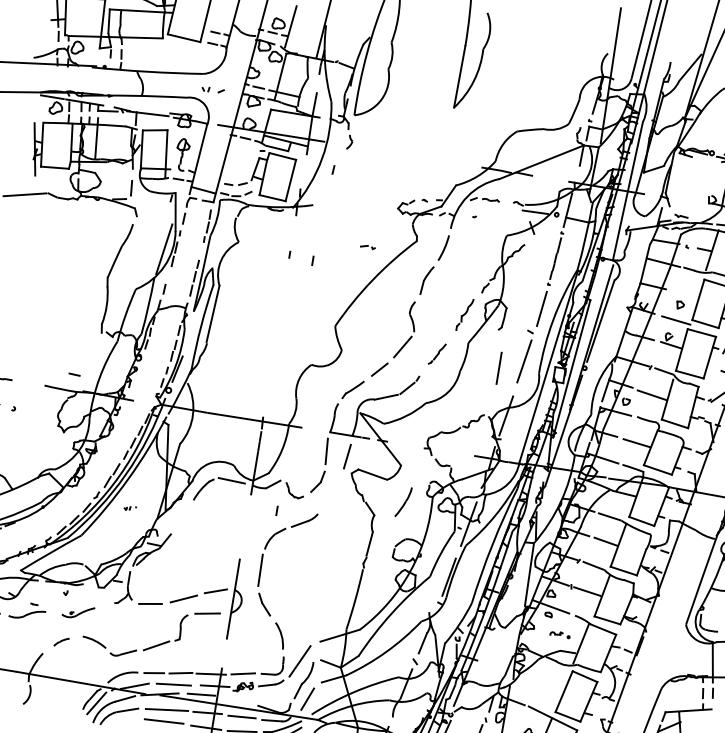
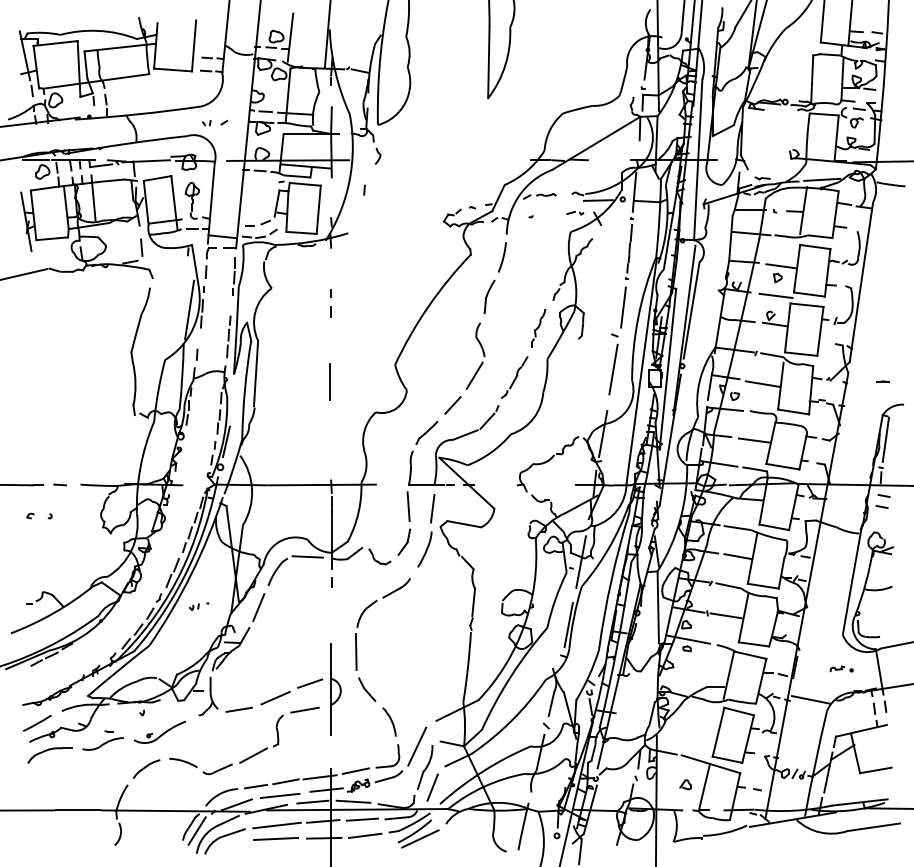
part: (368, 246) -> (575, 212), moved
line: (312, 260) -> (330, 311), moved
line: (685, 295) -> (781, 266), added
part: (437, 354) -> (514, 377), size x1.67
line: (498, 367) -> (329, 381), moved
line: (74, 374) -> (59, 484), moved
part: (403, 502) -> (424, 549), moved
part: (130, 508) -> (199, 606), size x1.43
line: (276, 510) -> (331, 582), moved
line: (181, 517) -> (258, 607), added
part: (78, 611) -> (159, 731), size x1.43
part: (560, 634) -> (841, 668), moved
part: (61, 641) -> (146, 768), size x1.67
line: (648, 676) -> (810, 699), added
line: (236, 699) -> (353, 801), added

